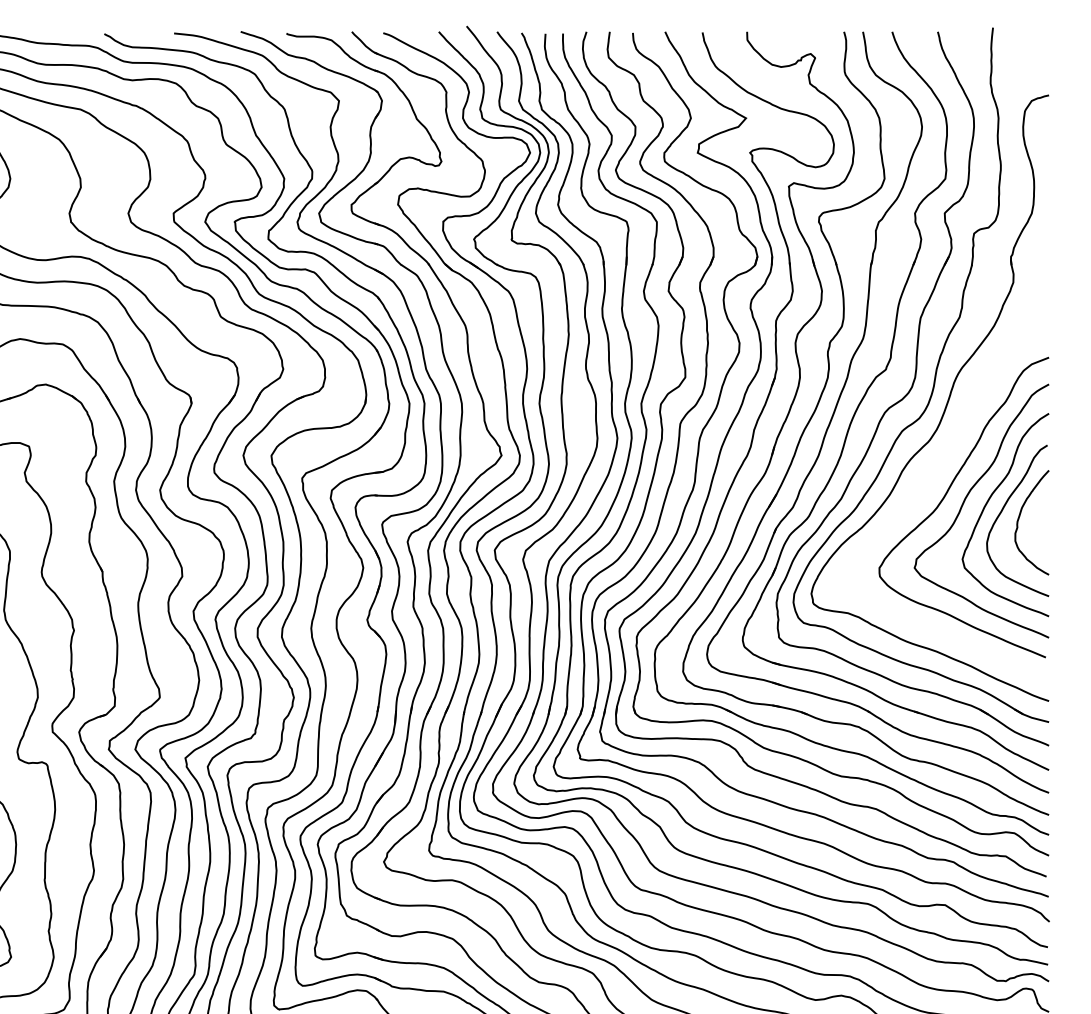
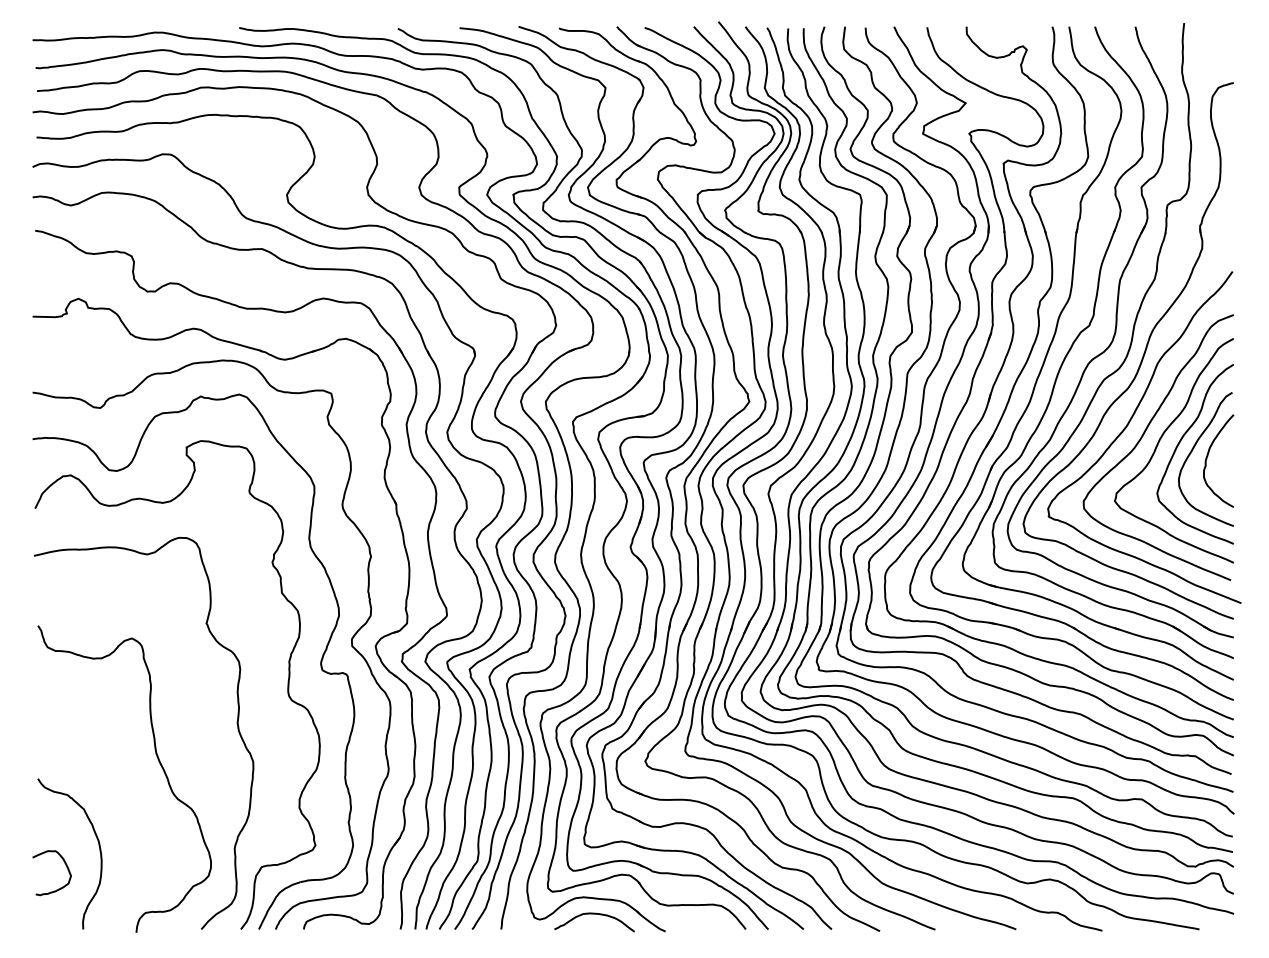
curve: (930, 482) -> (1128, 425), added

